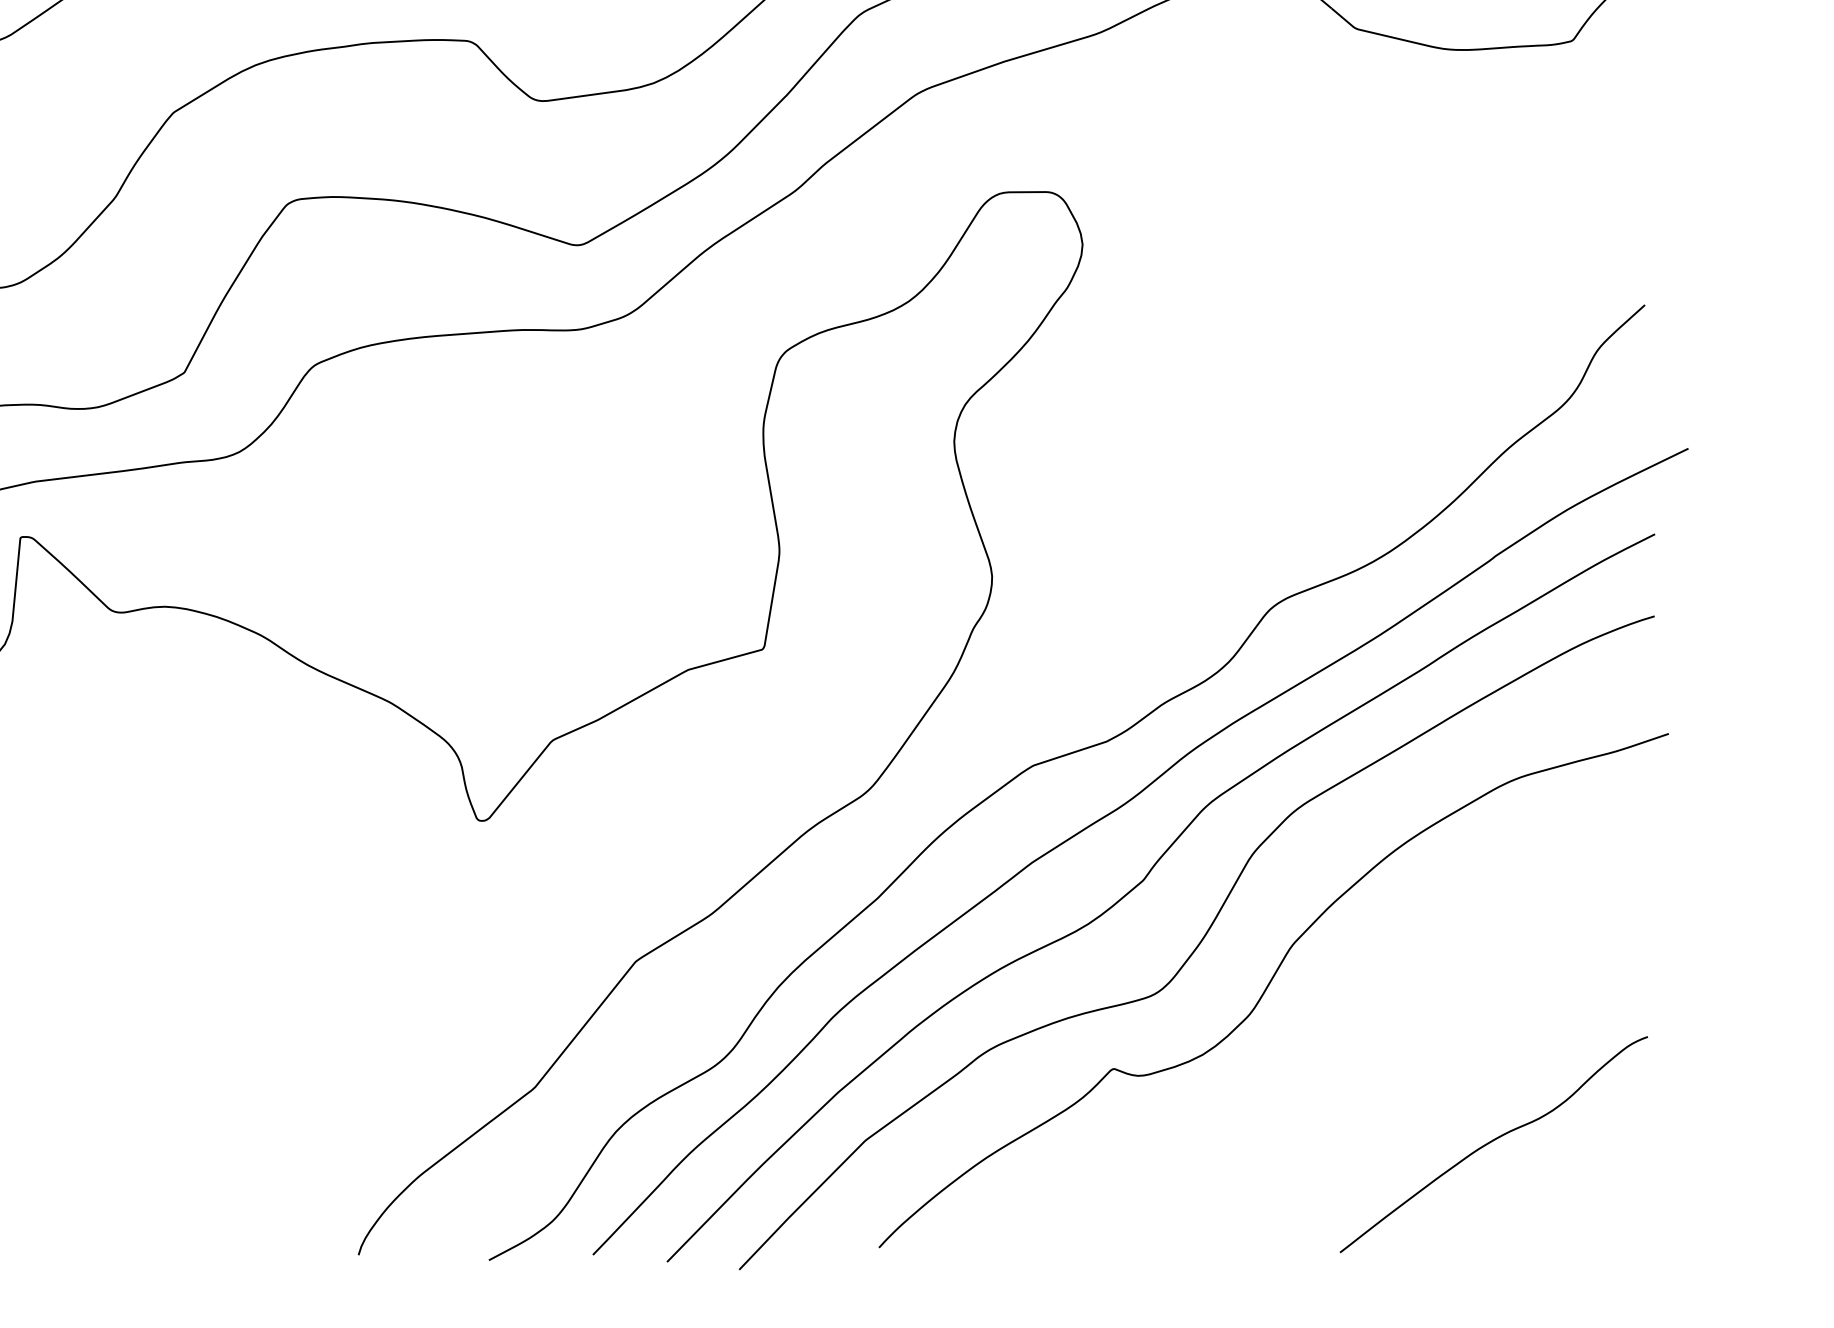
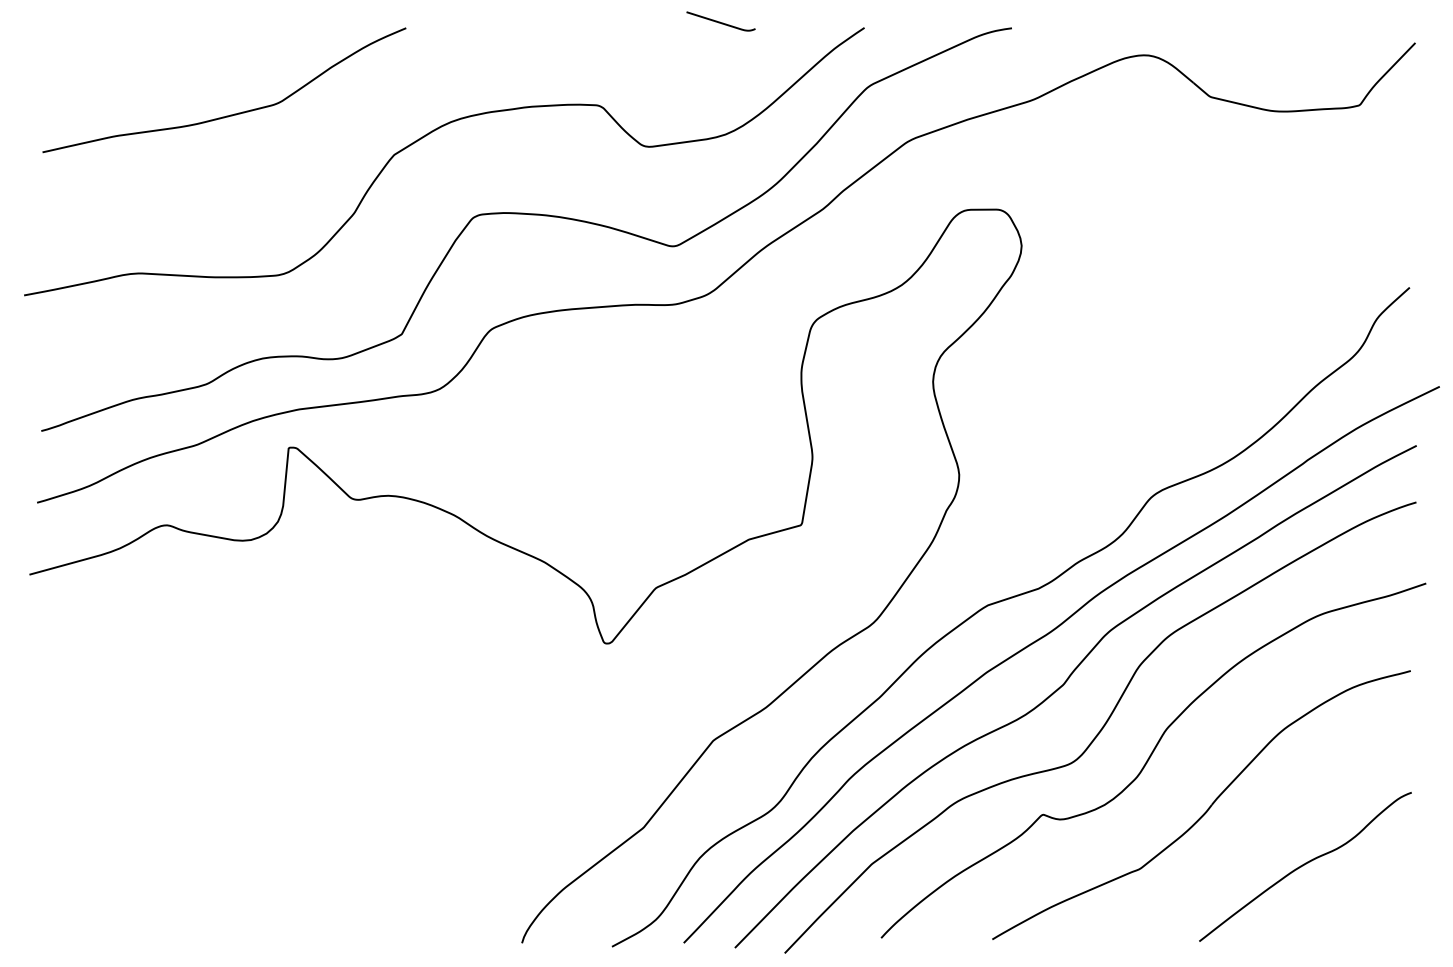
part: (1351, 1059) -> (1207, 808), added

